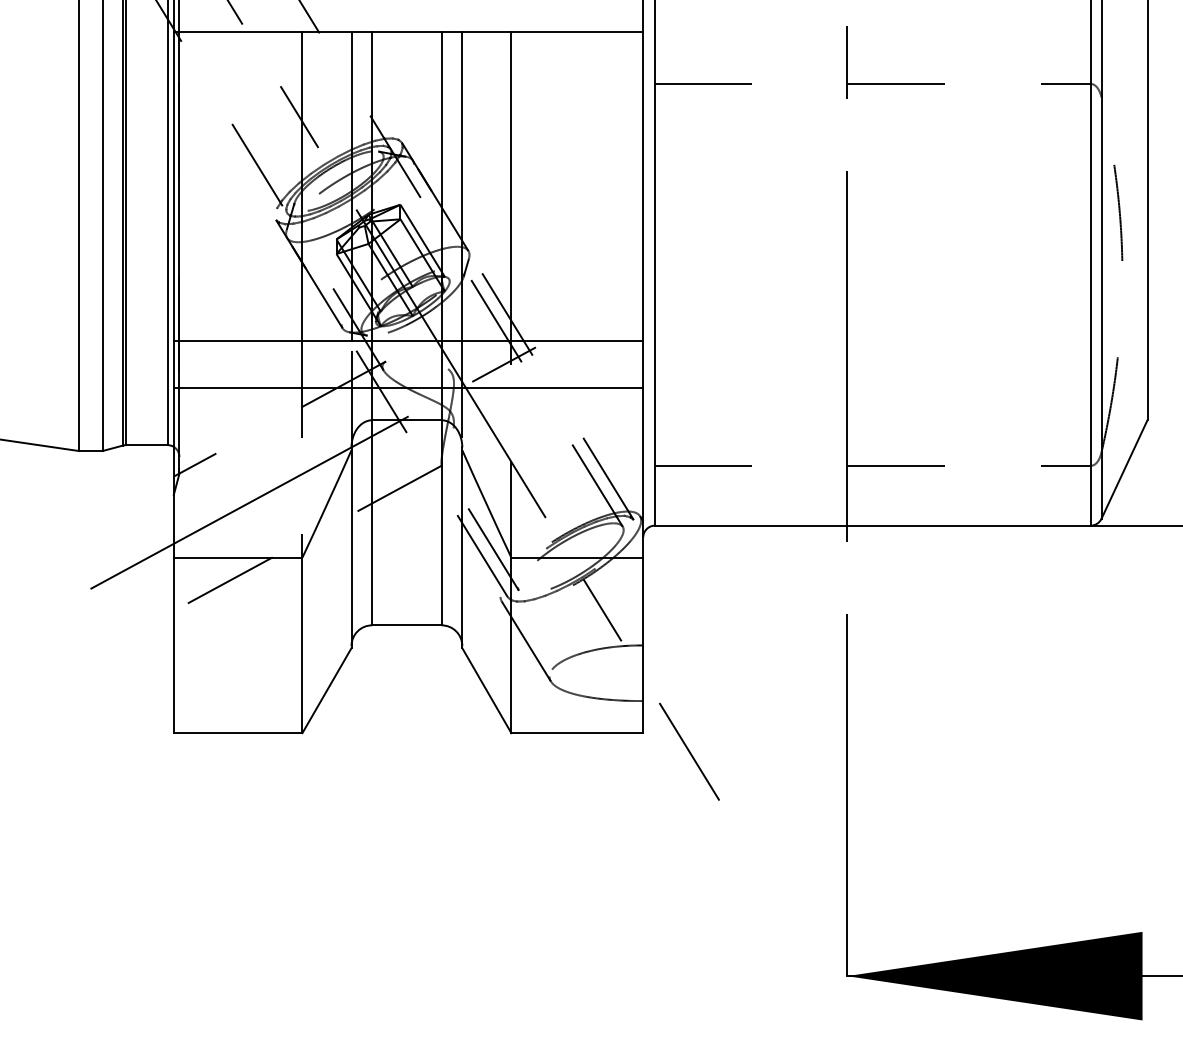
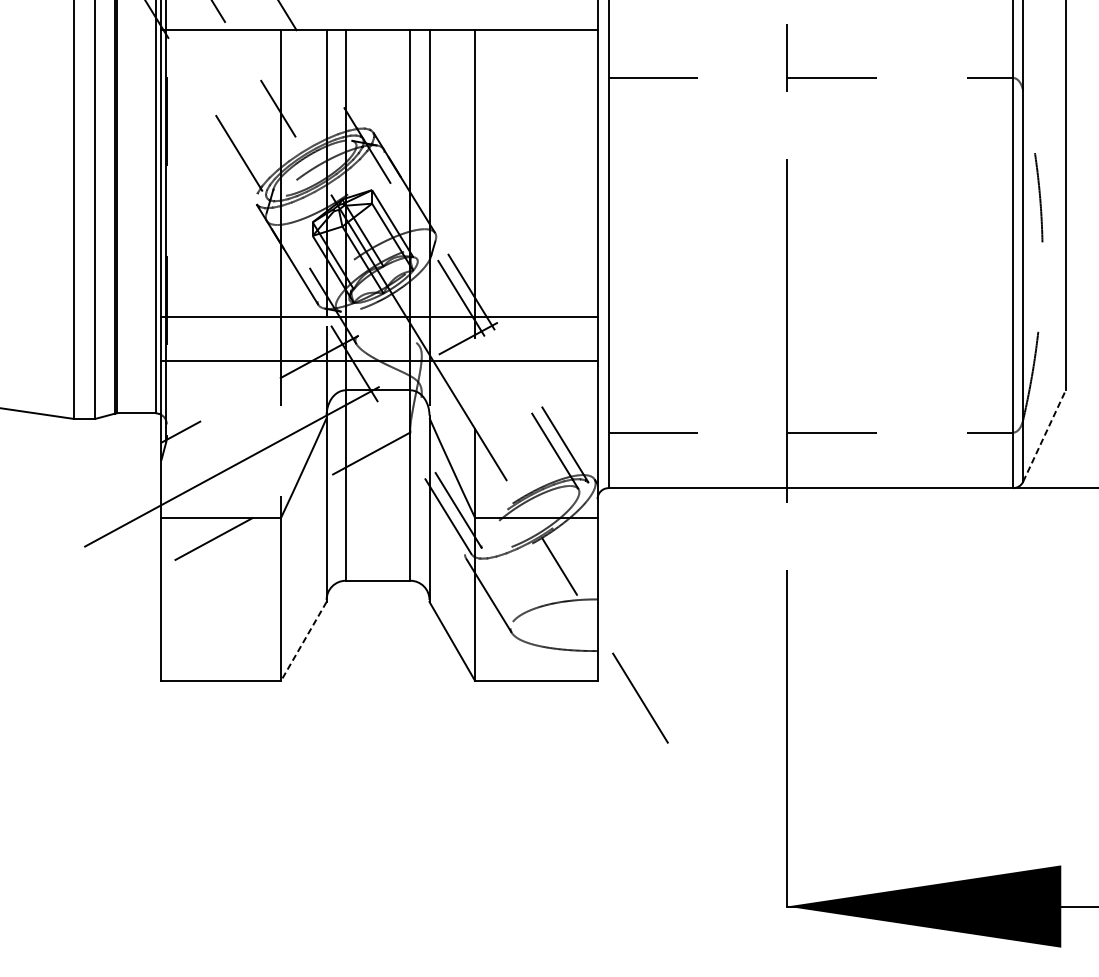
line: (1124, 469) -> (1044, 436), solid -> dashed
line: (326, 691) -> (303, 642), solid -> dashed

